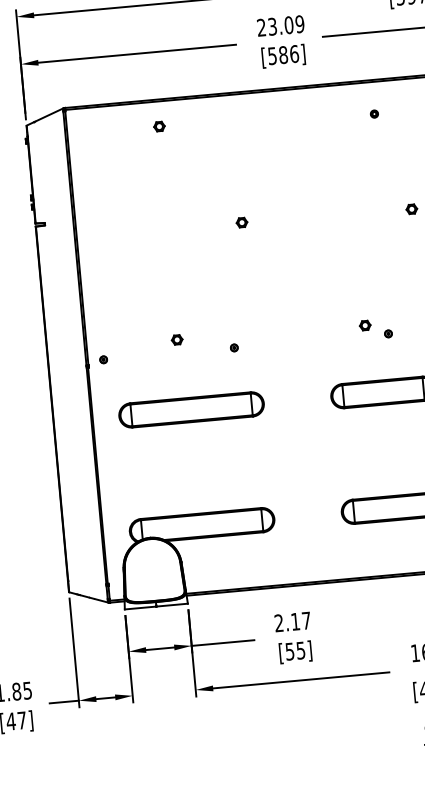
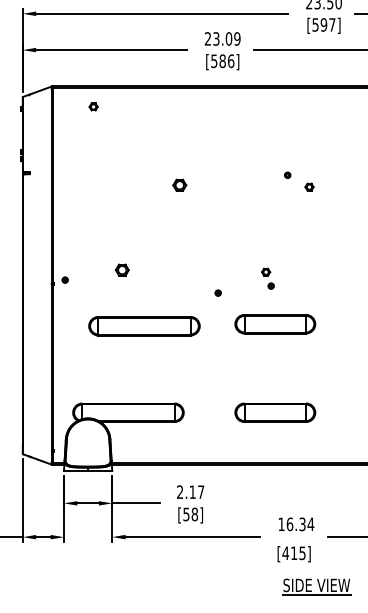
part: (374, 113) -> (287, 174), moved
part: (159, 126) -> (93, 106), moved
part: (241, 222) -> (179, 185), size x1.6
part: (387, 333) -> (270, 285), moved
part: (177, 339) -> (122, 269), size x1.6
part: (233, 347) -> (217, 292), moved
part: (191, 410) -> (144, 326), moved
text: (300, 650) -> (194, 514), [55] -> [58]

